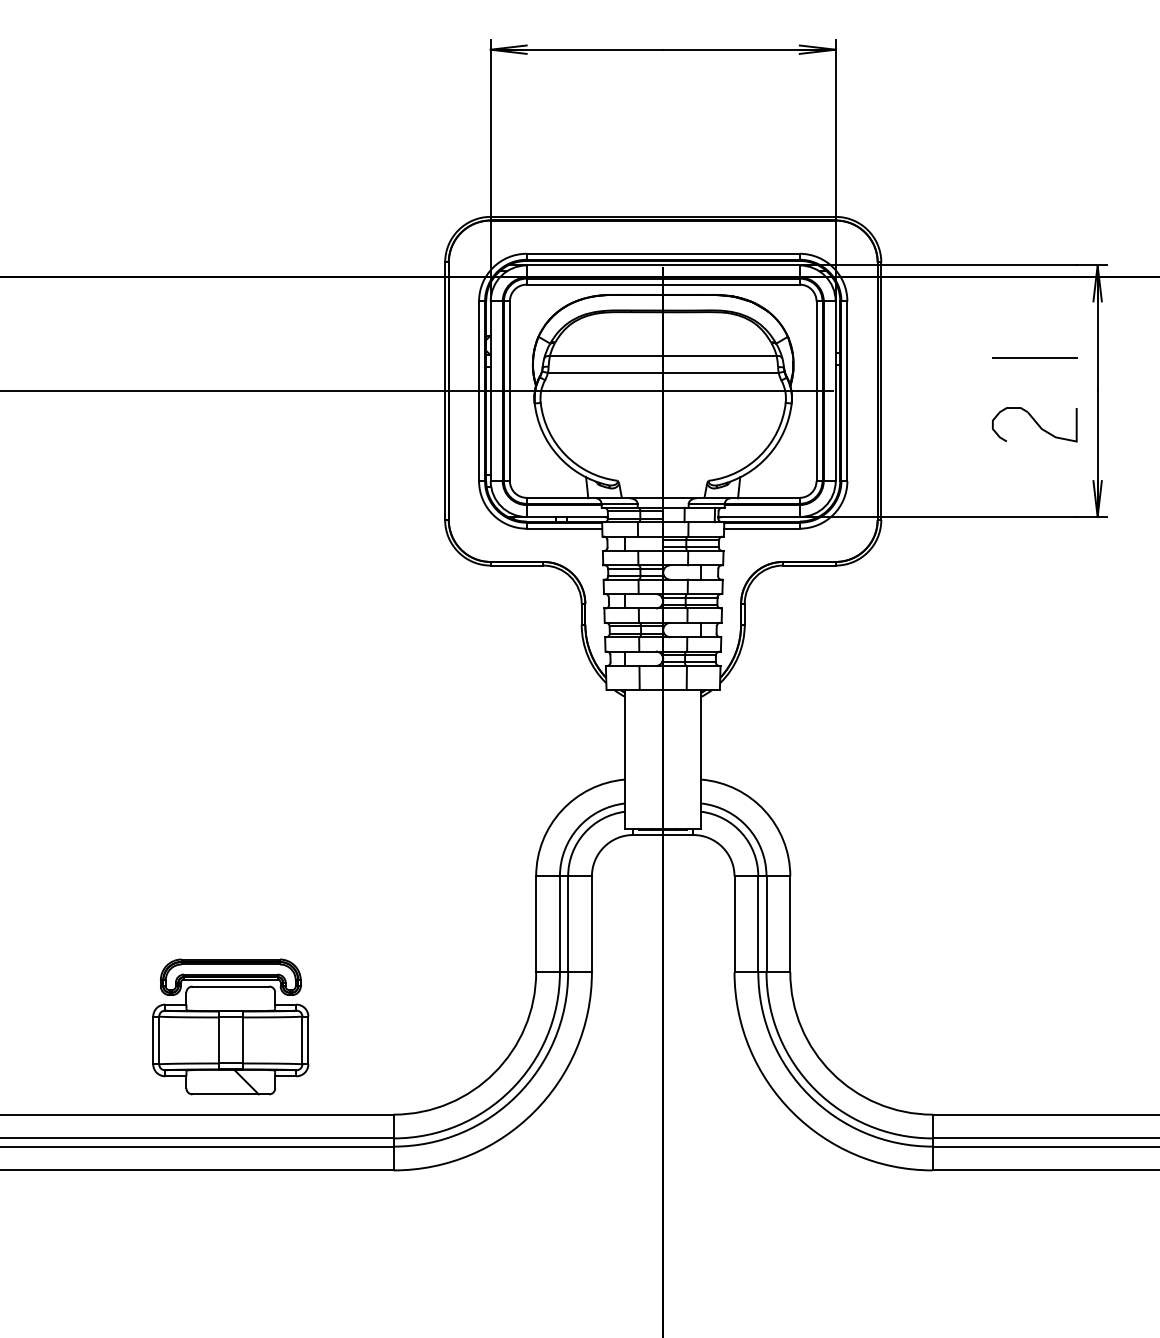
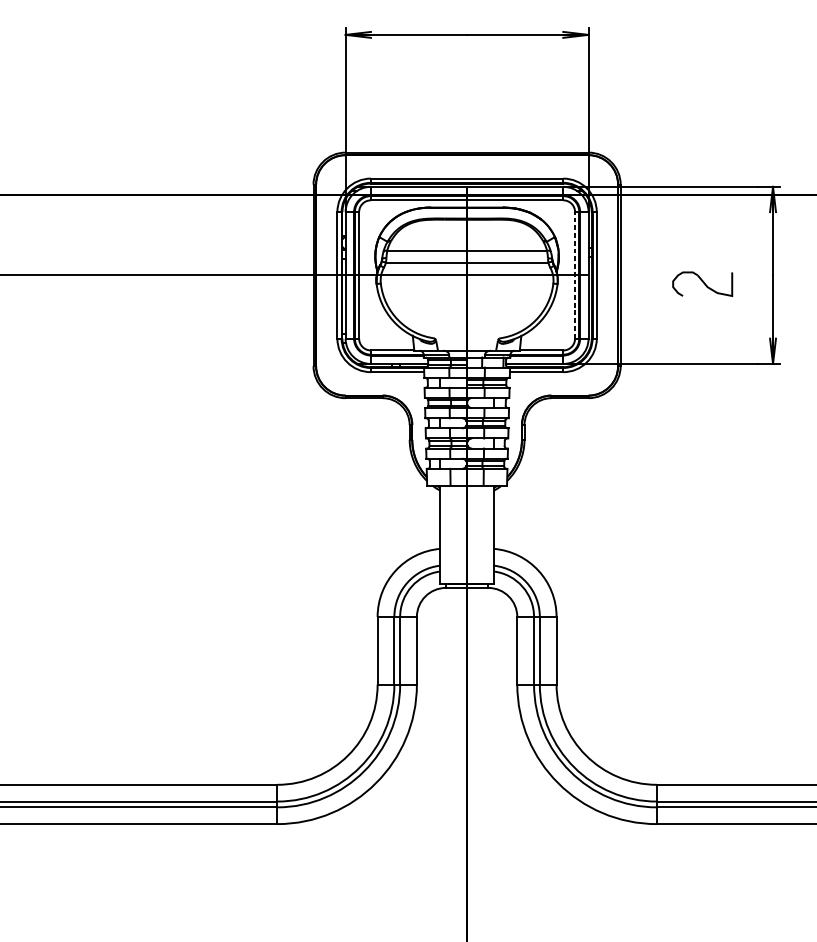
line: (1034, 357) -> (728, 251), removed
line: (816, 391) -> (575, 275), solid -> dashed
part: (1034, 424) -> (702, 284), moved
part: (230, 1026) -> (162, 722), removed

